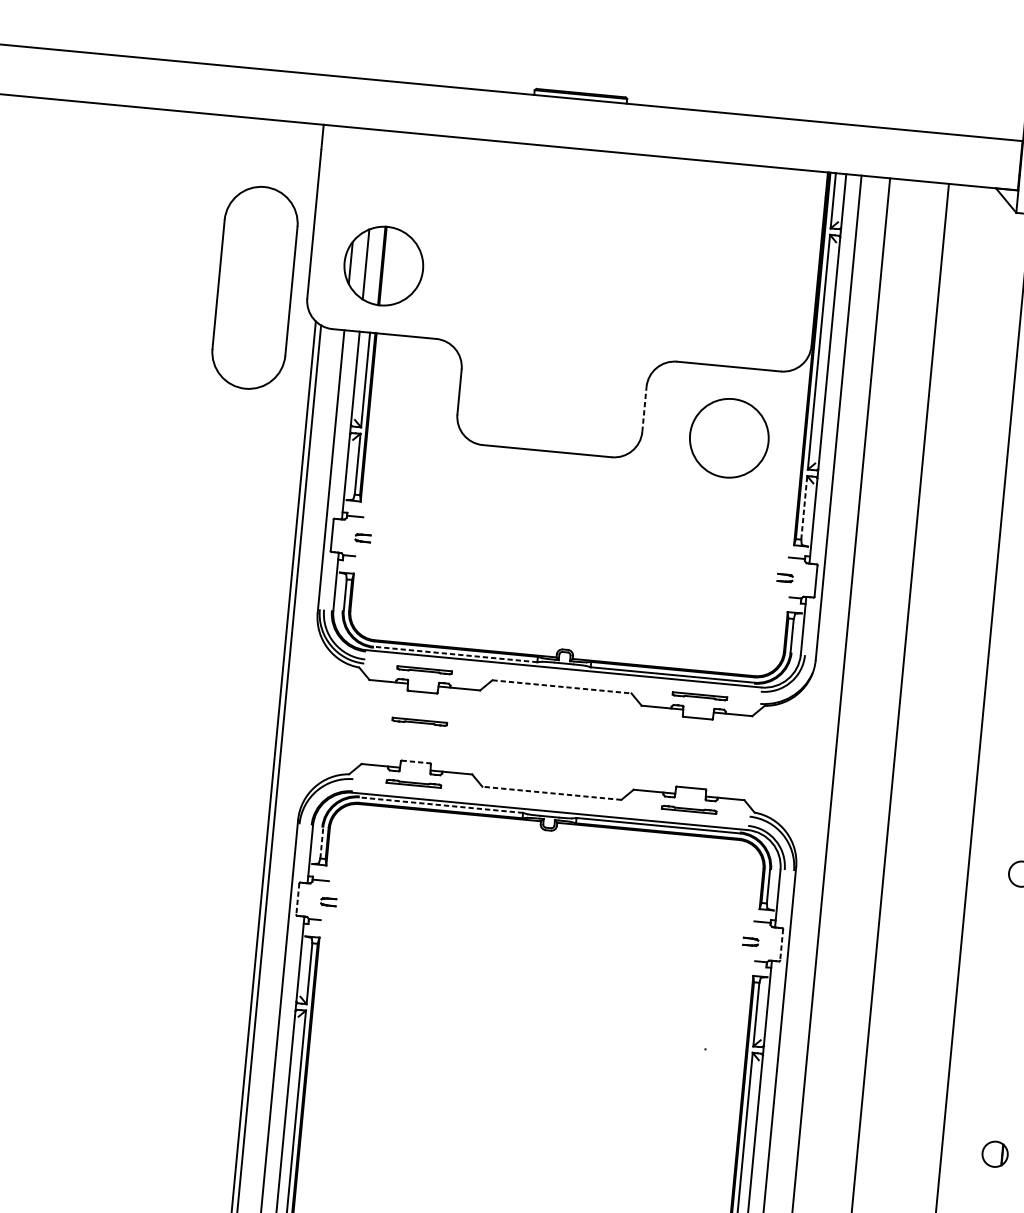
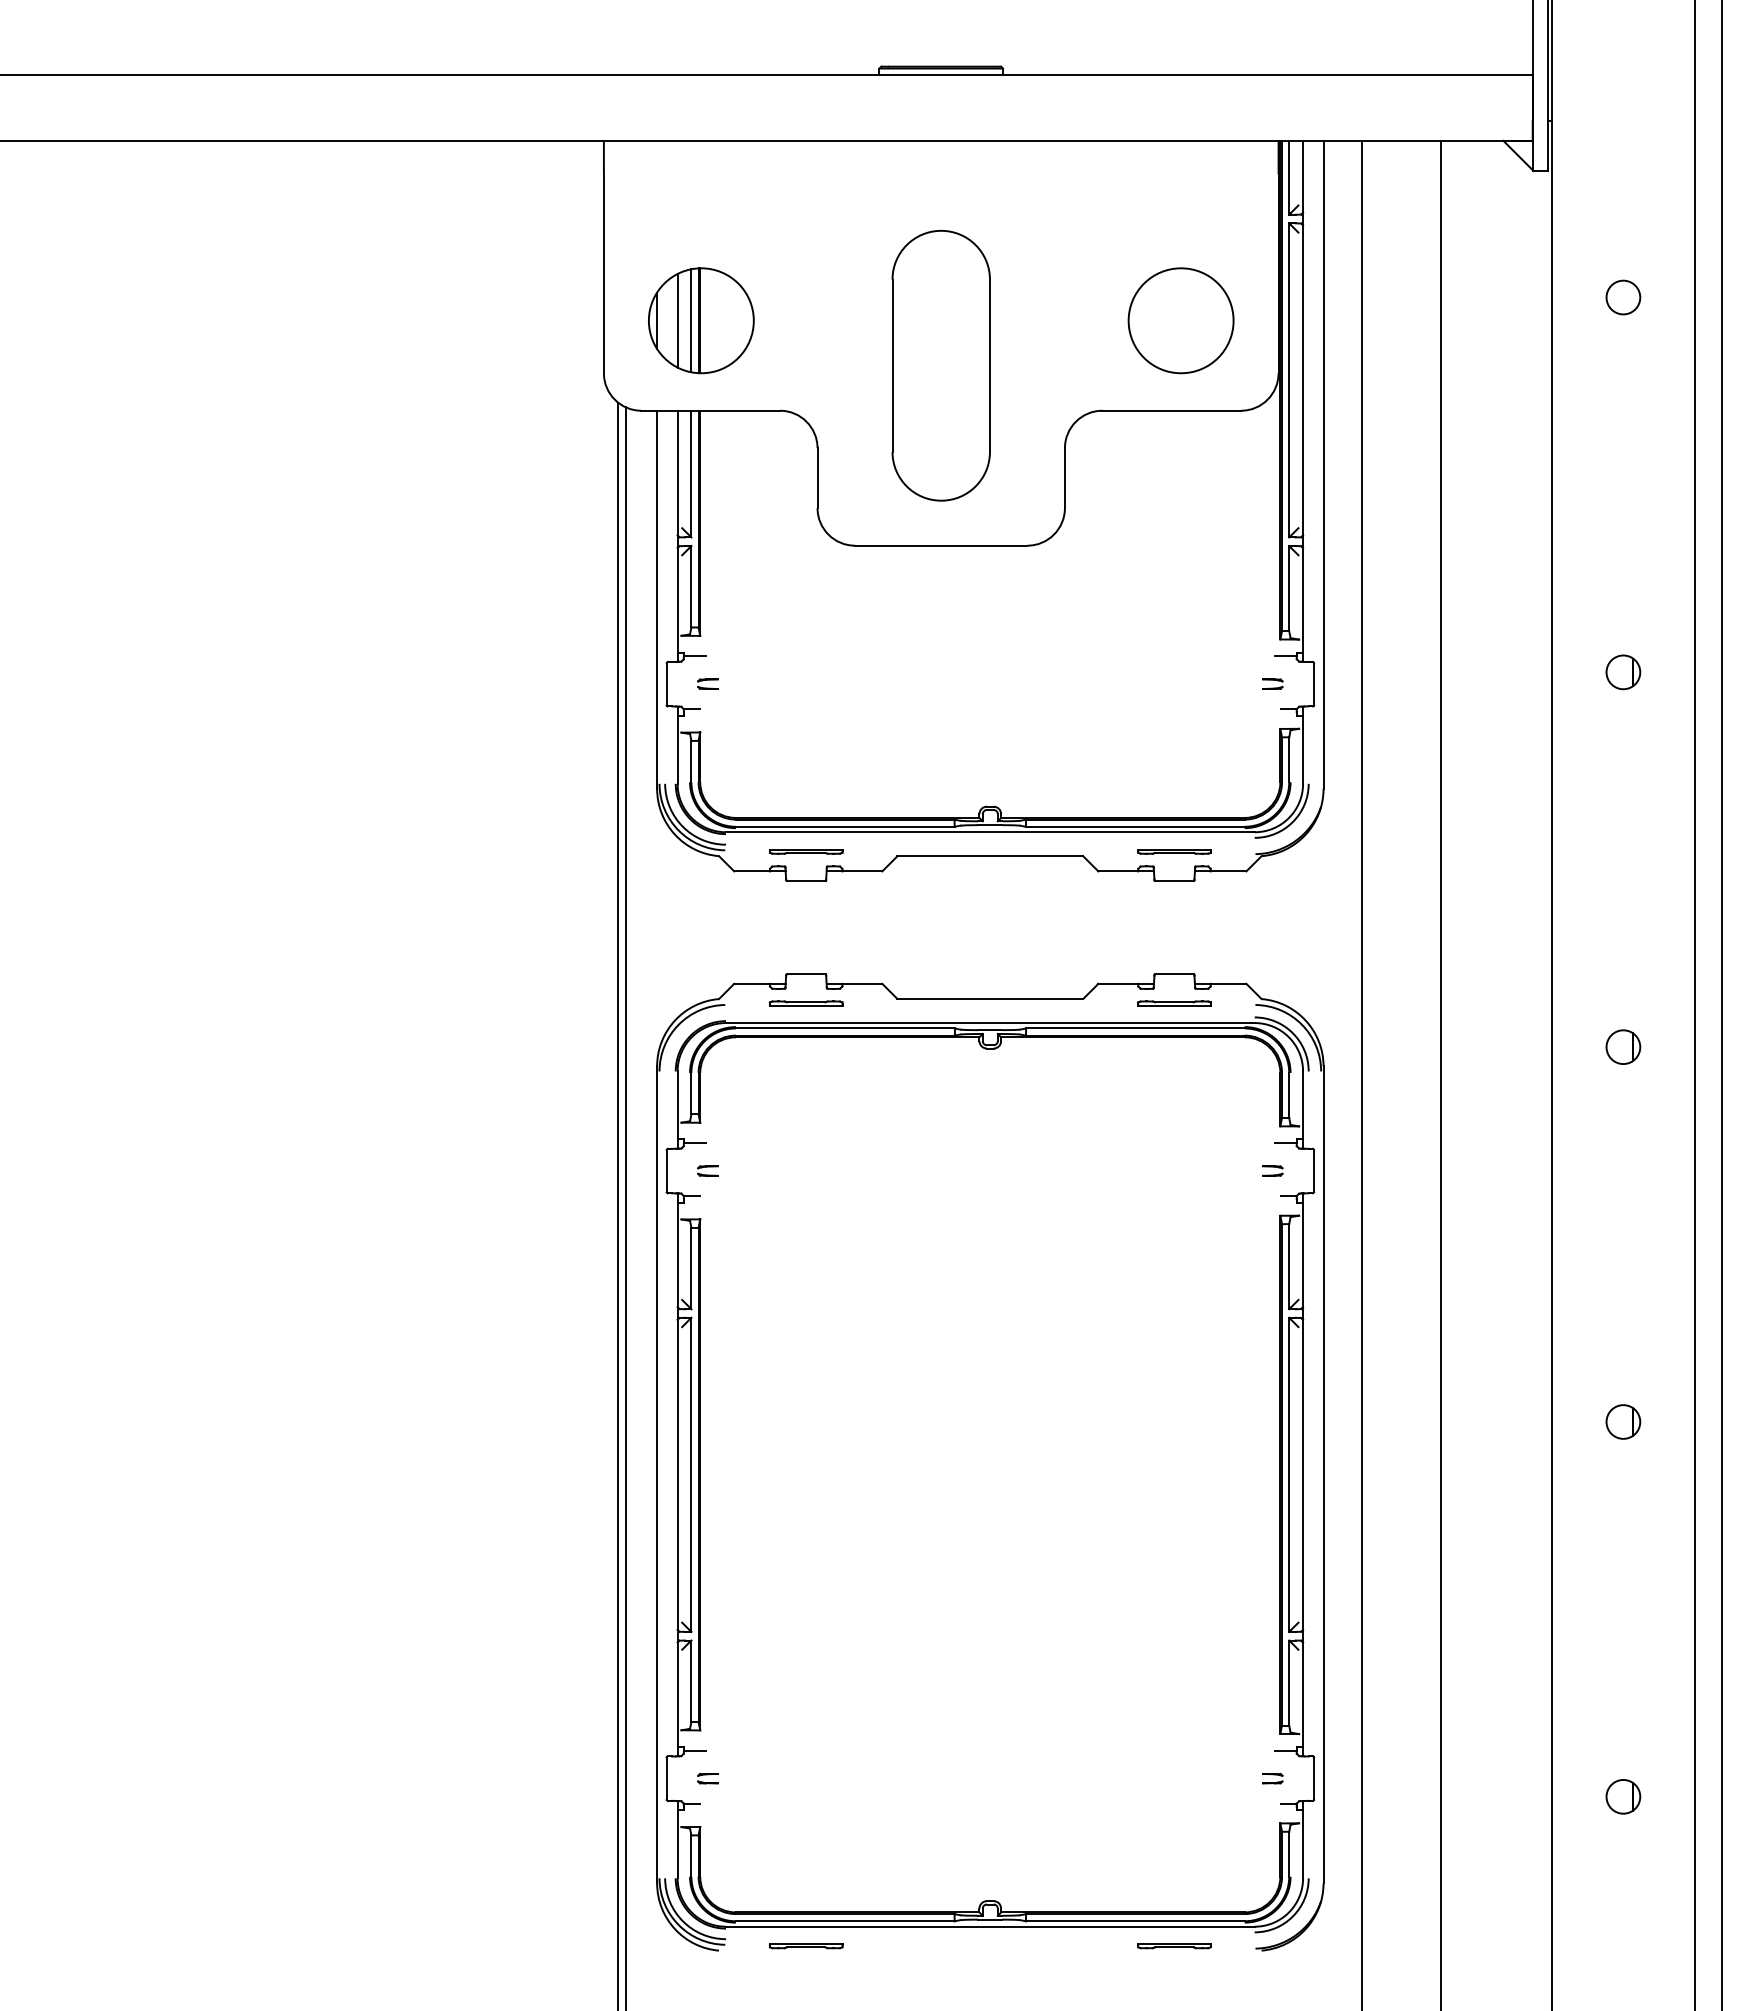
line: (376, 265) -> (691, 320), added
part: (254, 287) -> (940, 365), moved
line: (644, 409) -> (1064, 478), dashed -> solid
circle: (728, 438) -> (1180, 320), moved
line: (804, 507) -> (1289, 588), dashed -> solid
line: (455, 654) -> (844, 826), dashed -> solid
line: (562, 686) -> (990, 856), dashed -> solid
part: (420, 721) -> (806, 920), removed
line: (416, 762) -> (806, 974), dashed -> solid
line: (551, 793) -> (989, 998), dashed -> solid
line: (440, 805) -> (844, 1028), dashed -> solid
line: (321, 842) -> (691, 1093), dashed -> solid
line: (297, 899) -> (666, 1171), dashed -> solid
line: (781, 945) -> (1314, 1171), dashed -> solid

